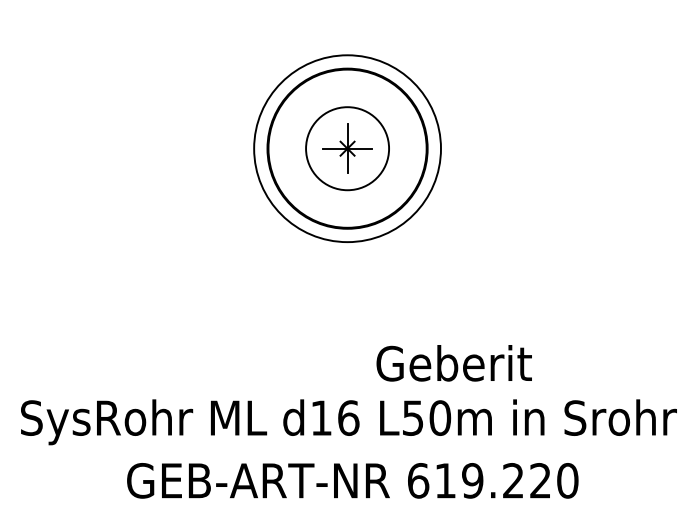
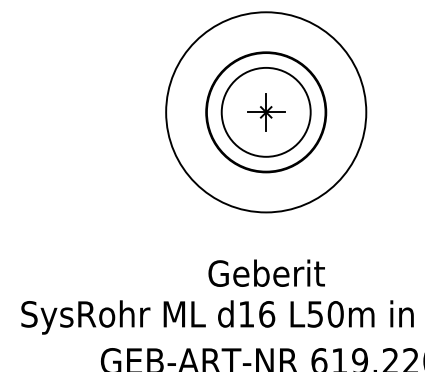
circle: (347, 148) -> (266, 112), size x1.43
circle: (347, 148) -> (266, 112), size x1.43
text: (453, 363) -> (266, 273), moved

